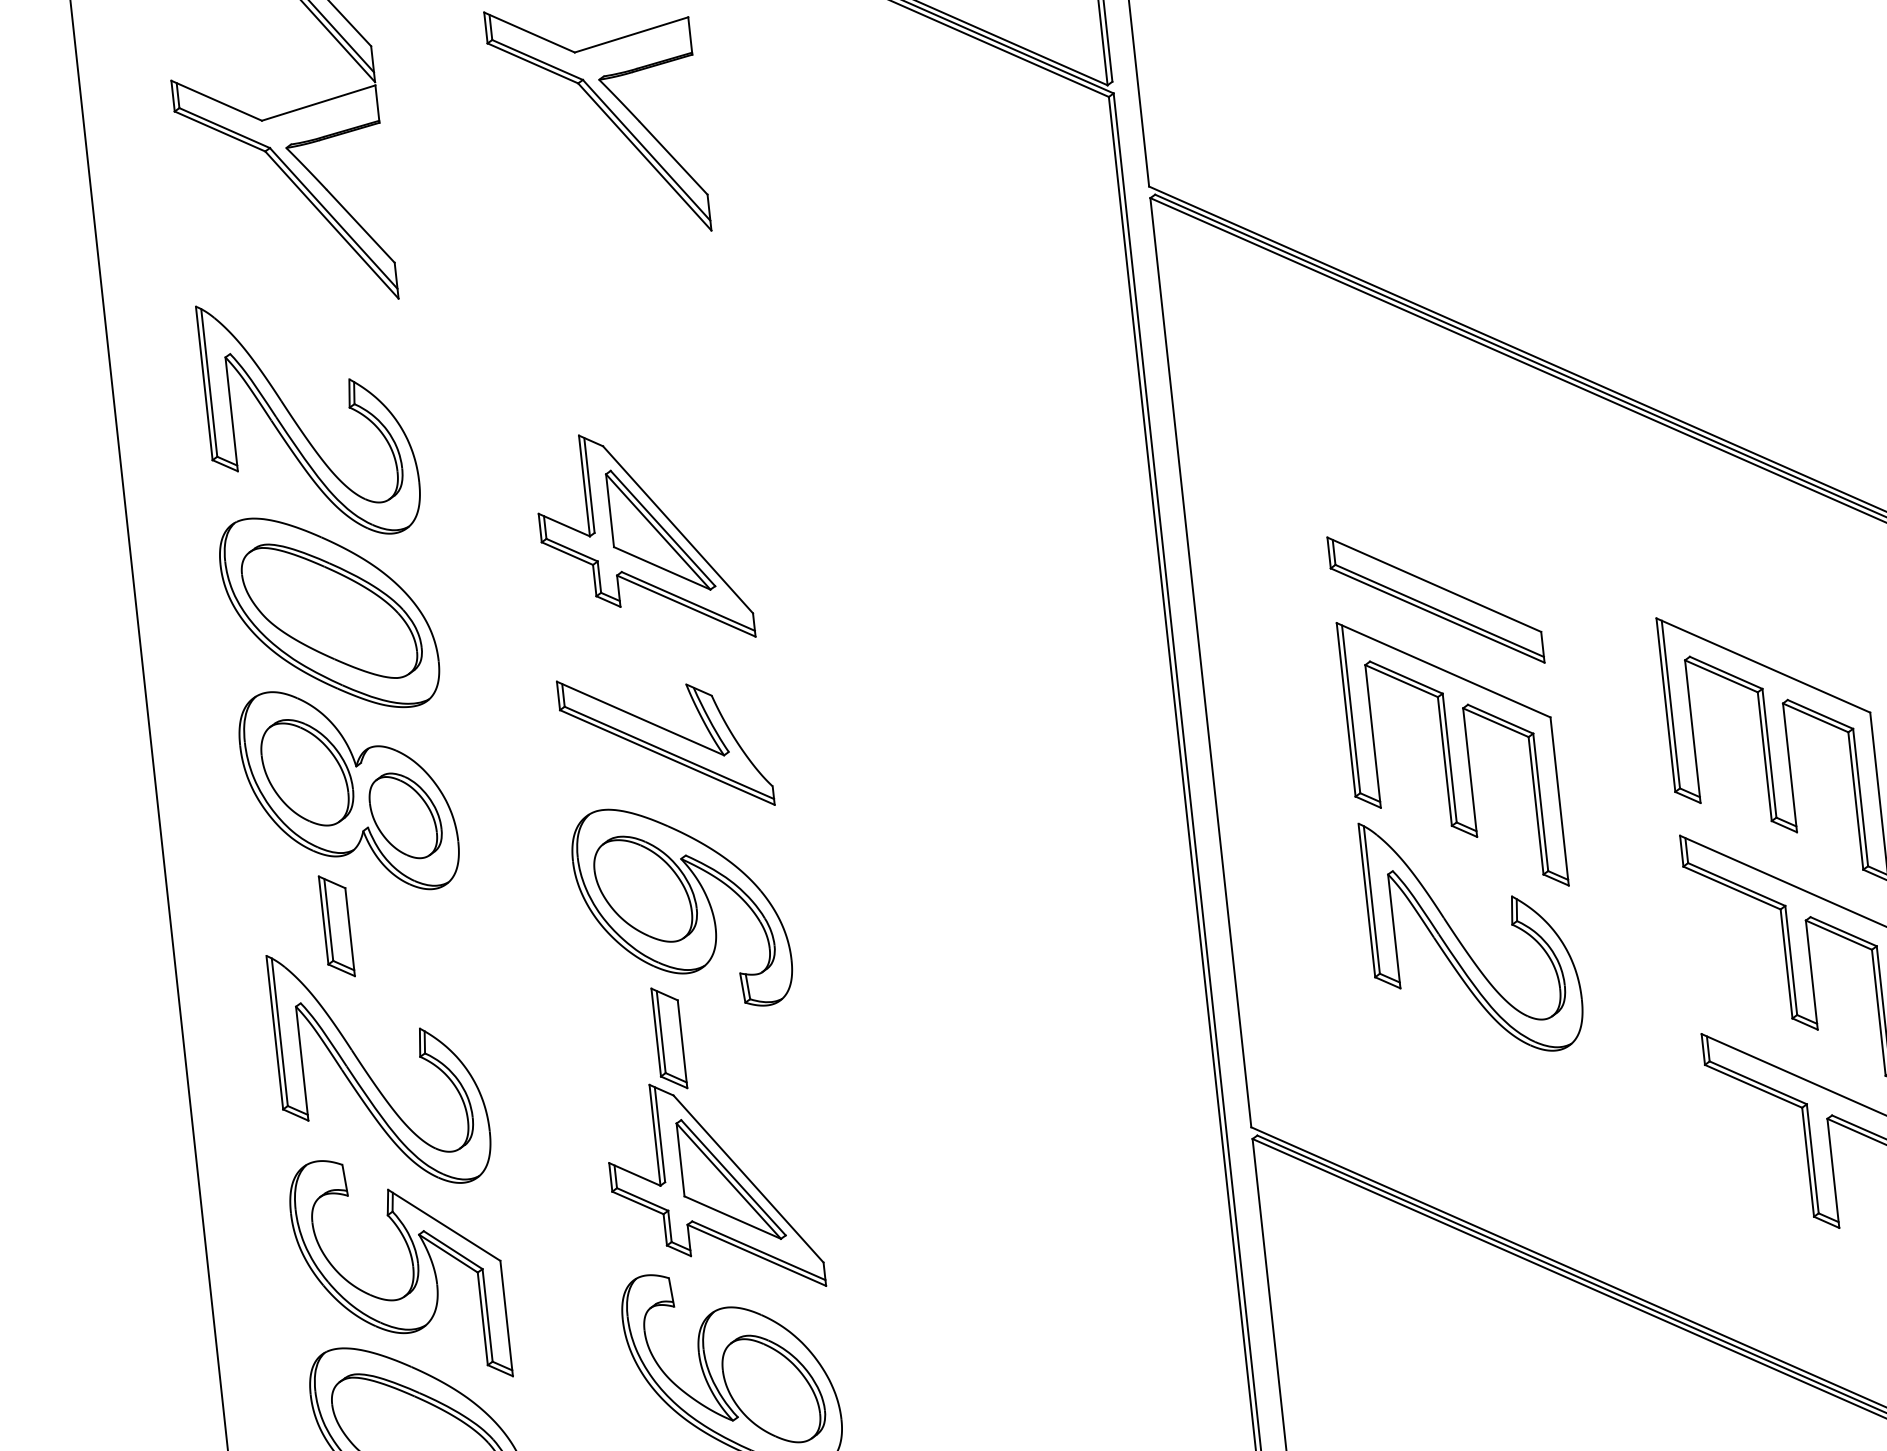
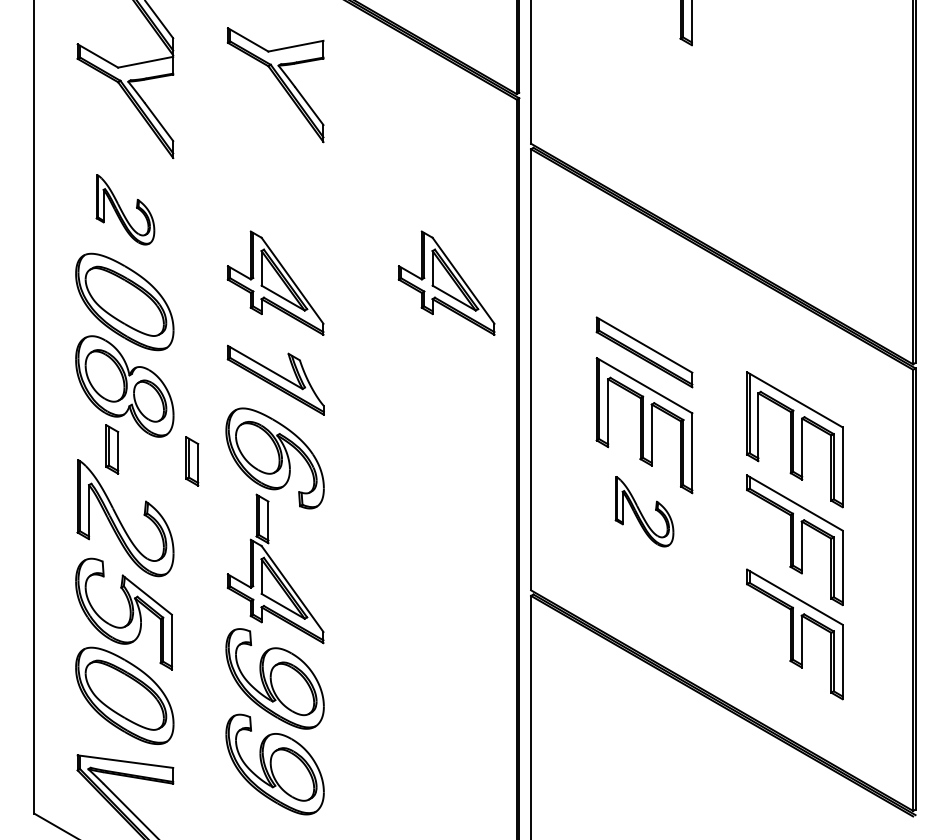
part: (309, 417) -> (125, 209), size x0.6
part: (1002, 498) -> (446, 282), added
part: (508, 933) -> (192, 461), added
part: (1472, 935) -> (644, 511), size x0.6

